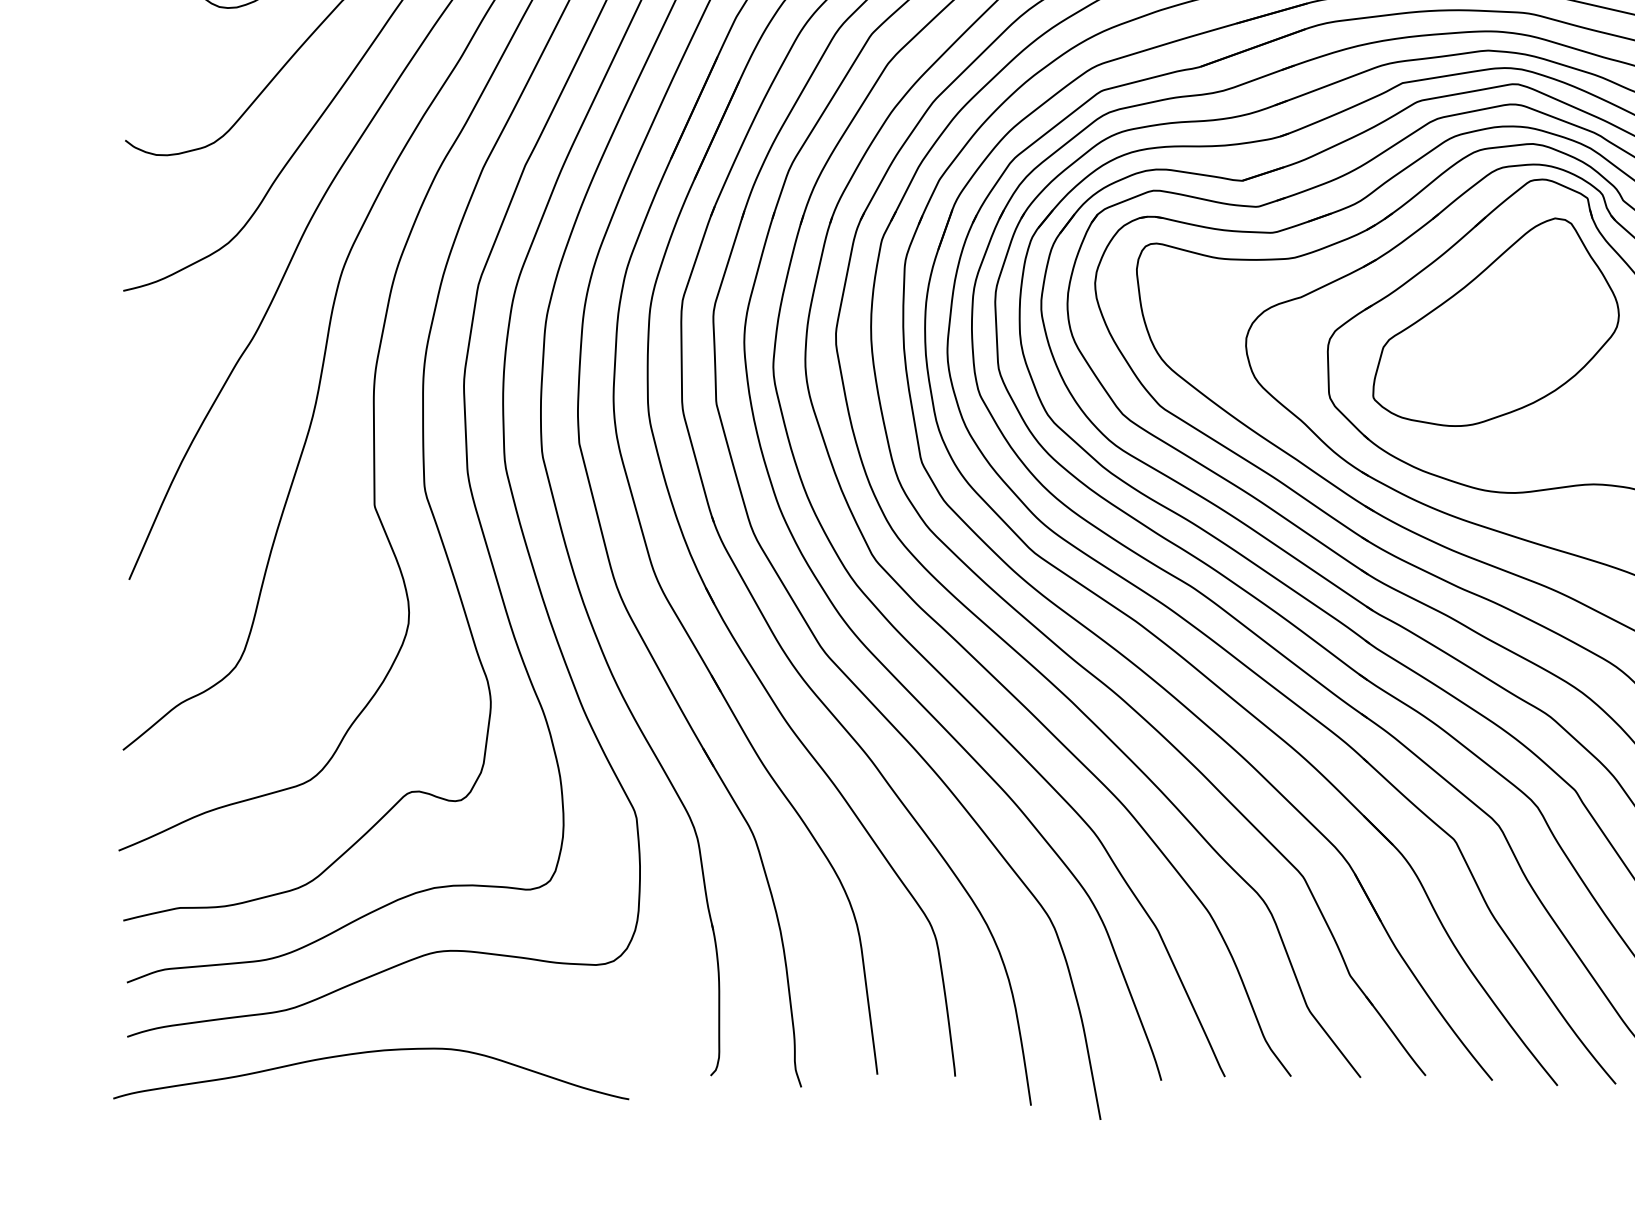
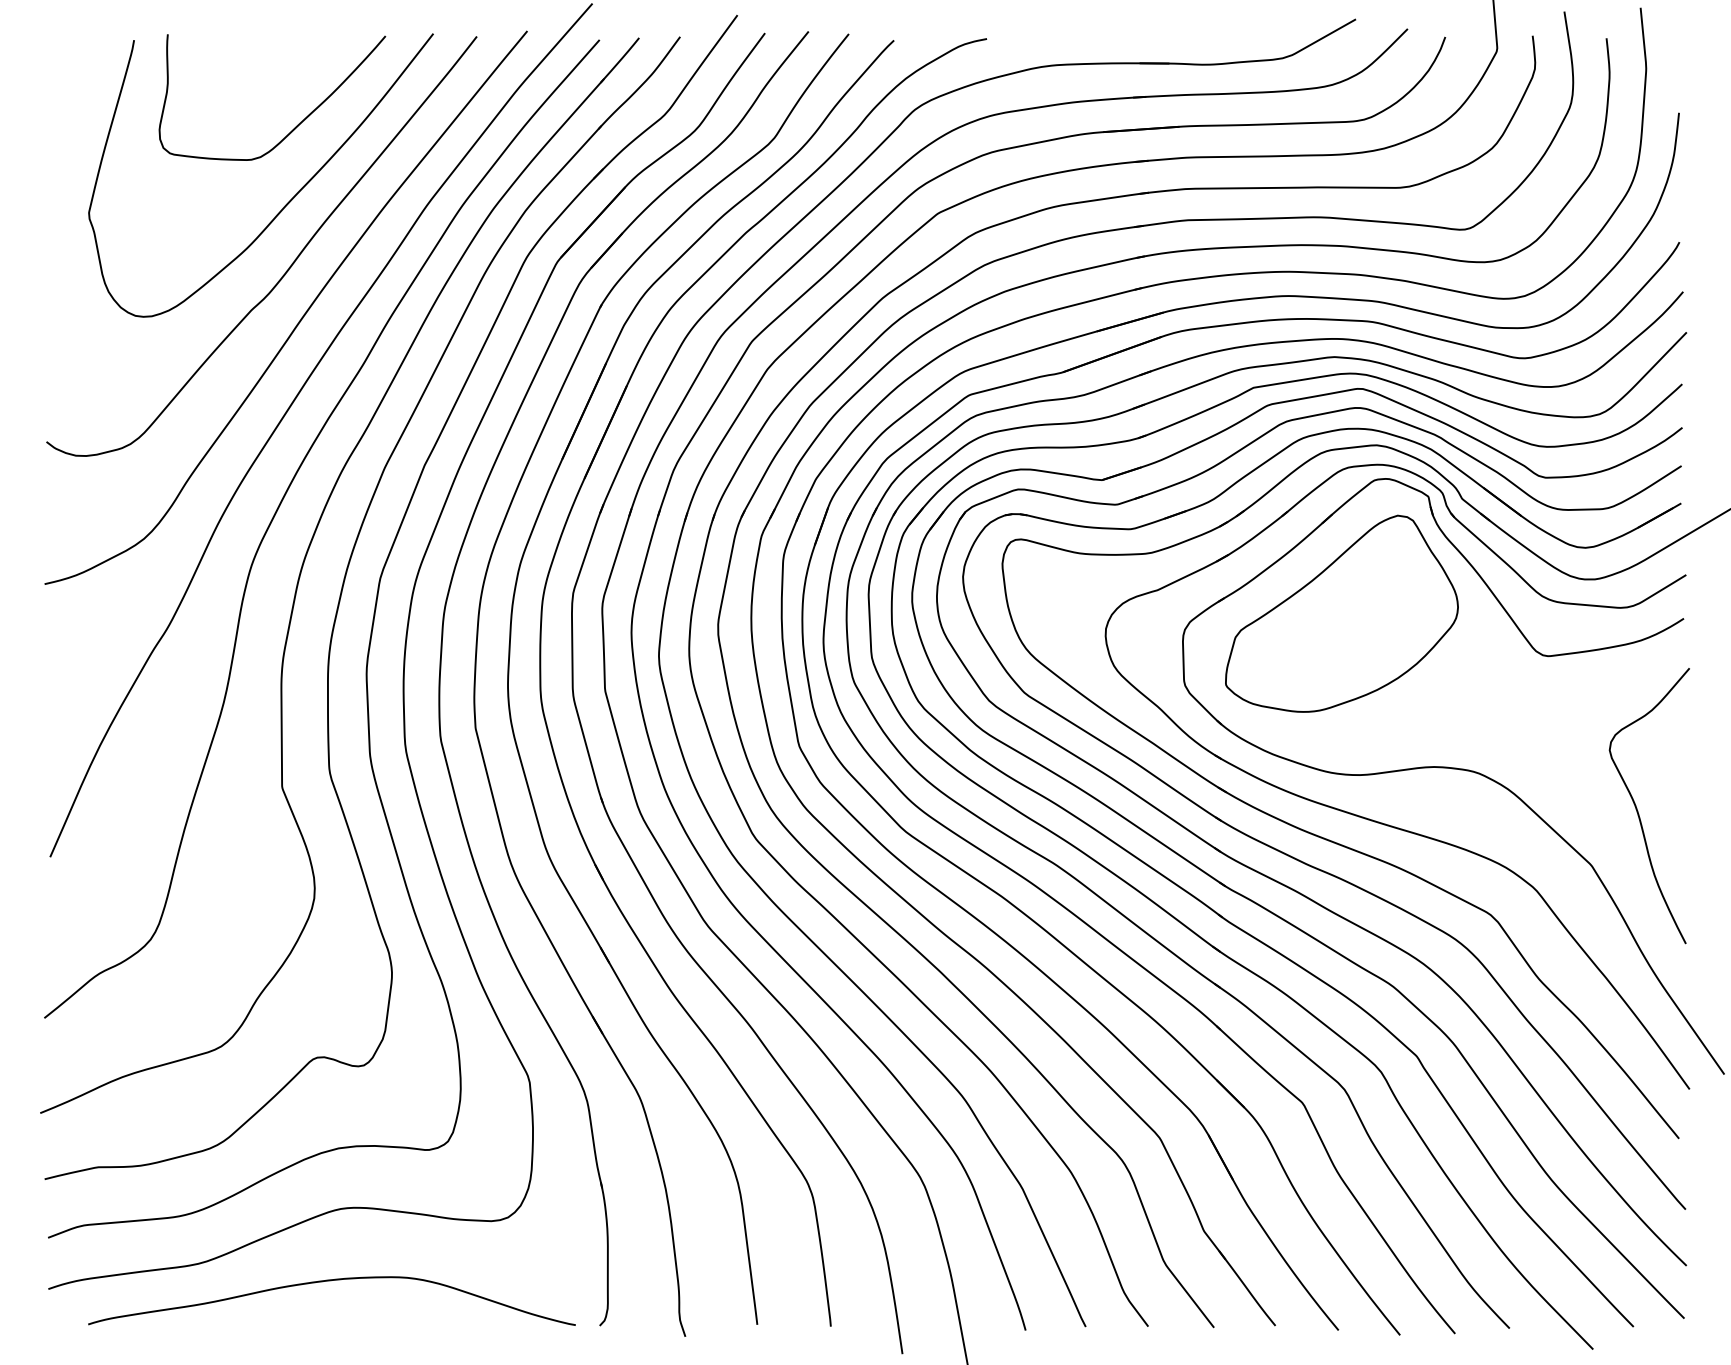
curve: (370, 1053) -> (331, 1281), moved

